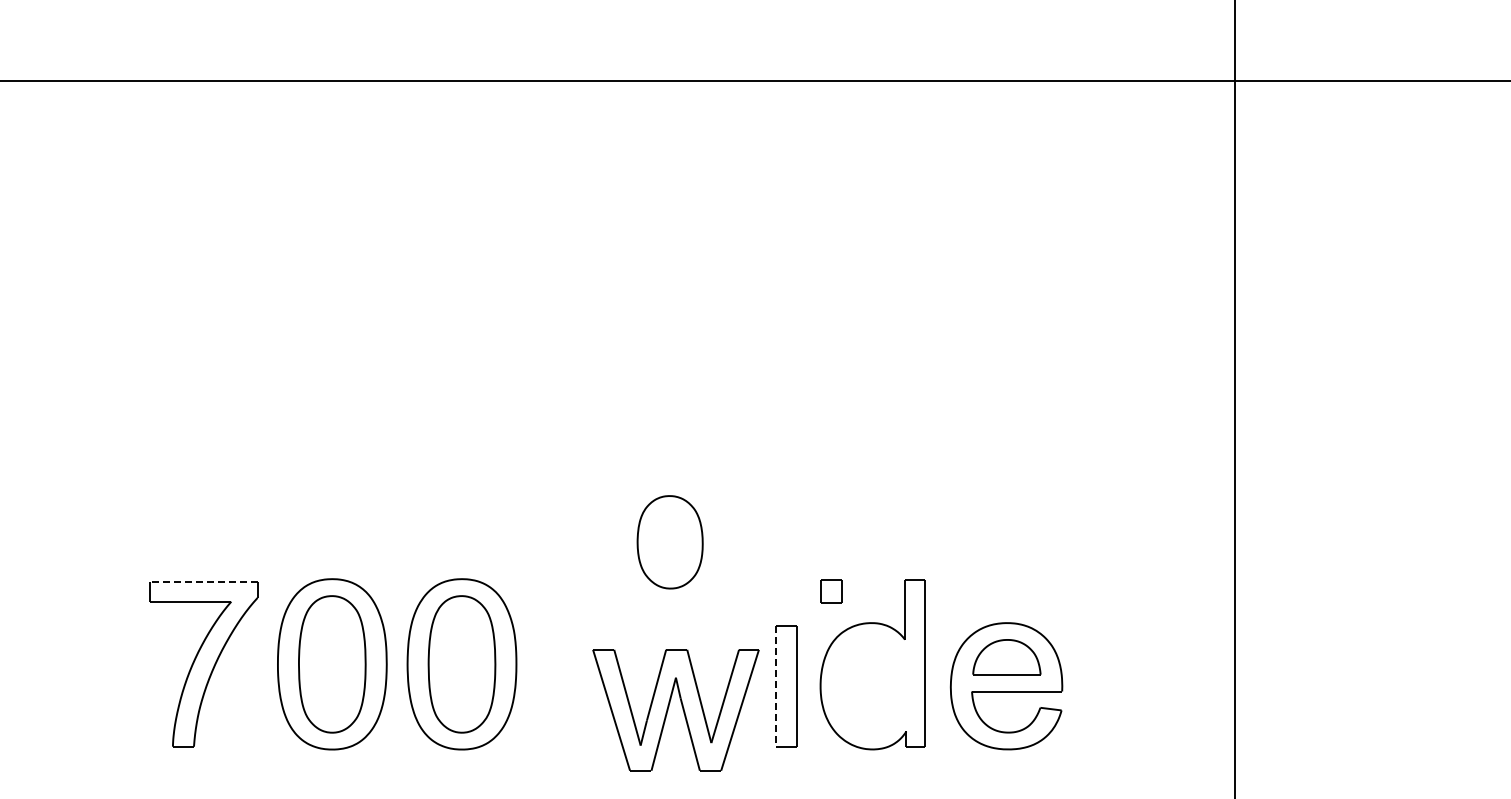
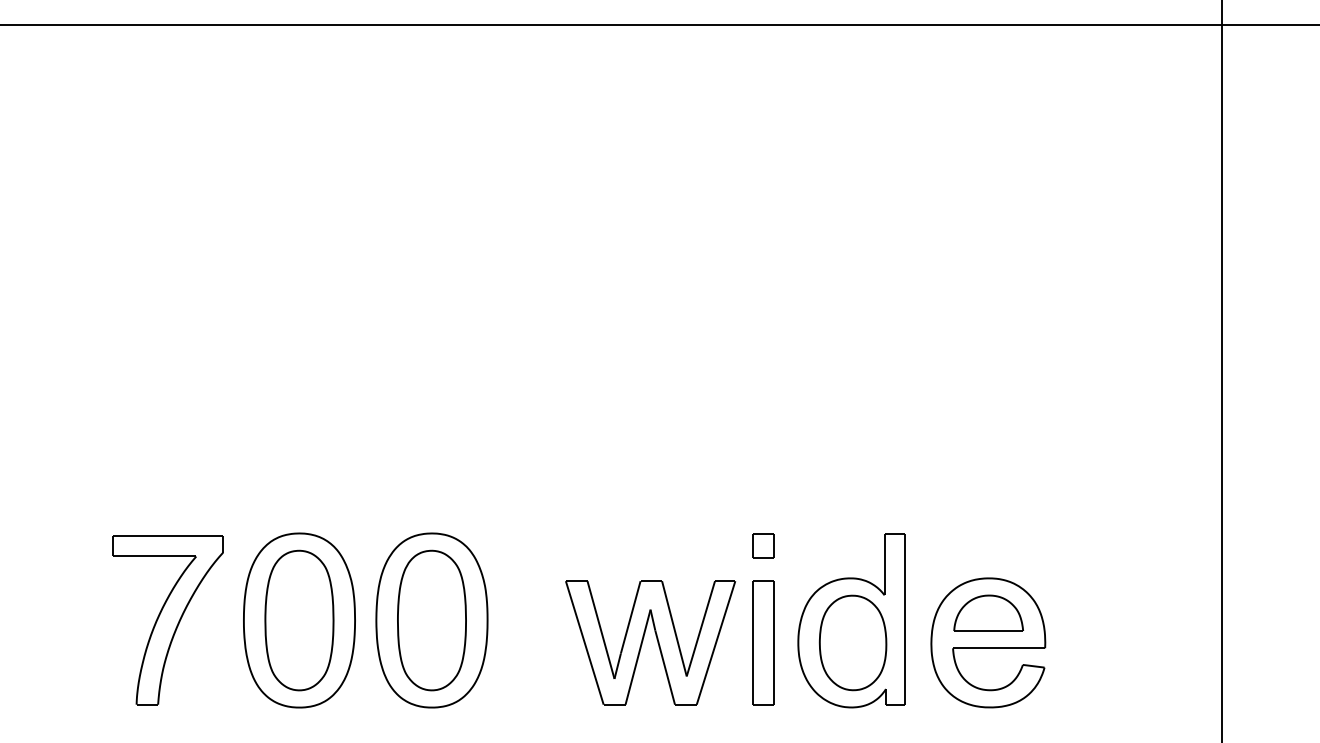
part: (669, 542) -> (852, 643), moved
line: (203, 581) -> (167, 535), dashed -> solid
part: (831, 591) -> (763, 546), moved
line: (776, 686) -> (753, 643), dashed -> solid
part: (669, 707) -> (643, 640), moved

